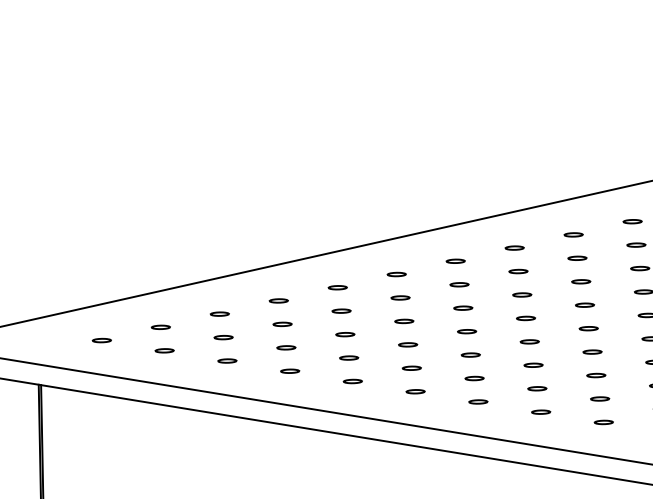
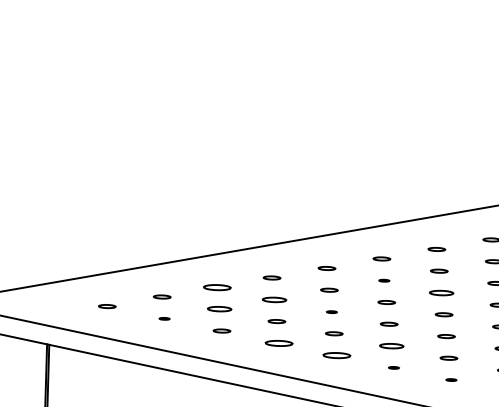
part: (400, 297) -> (384, 280), size x0.6
part: (463, 307) -> (441, 292), size x1.4
part: (219, 313) -> (216, 286), size x1.6
part: (282, 323) -> (274, 298), size x1.4
part: (345, 334) -> (331, 311), size x0.6
part: (223, 337) -> (219, 309), size x1.4
part: (164, 350) -> (164, 318), size x0.6
part: (411, 367) -> (391, 345), size x1.4
part: (290, 370) -> (279, 342), size x1.6
part: (352, 381) -> (336, 355), size x1.6
part: (415, 391) -> (393, 367), size x0.6
part: (478, 401) -> (451, 379), size x0.6

